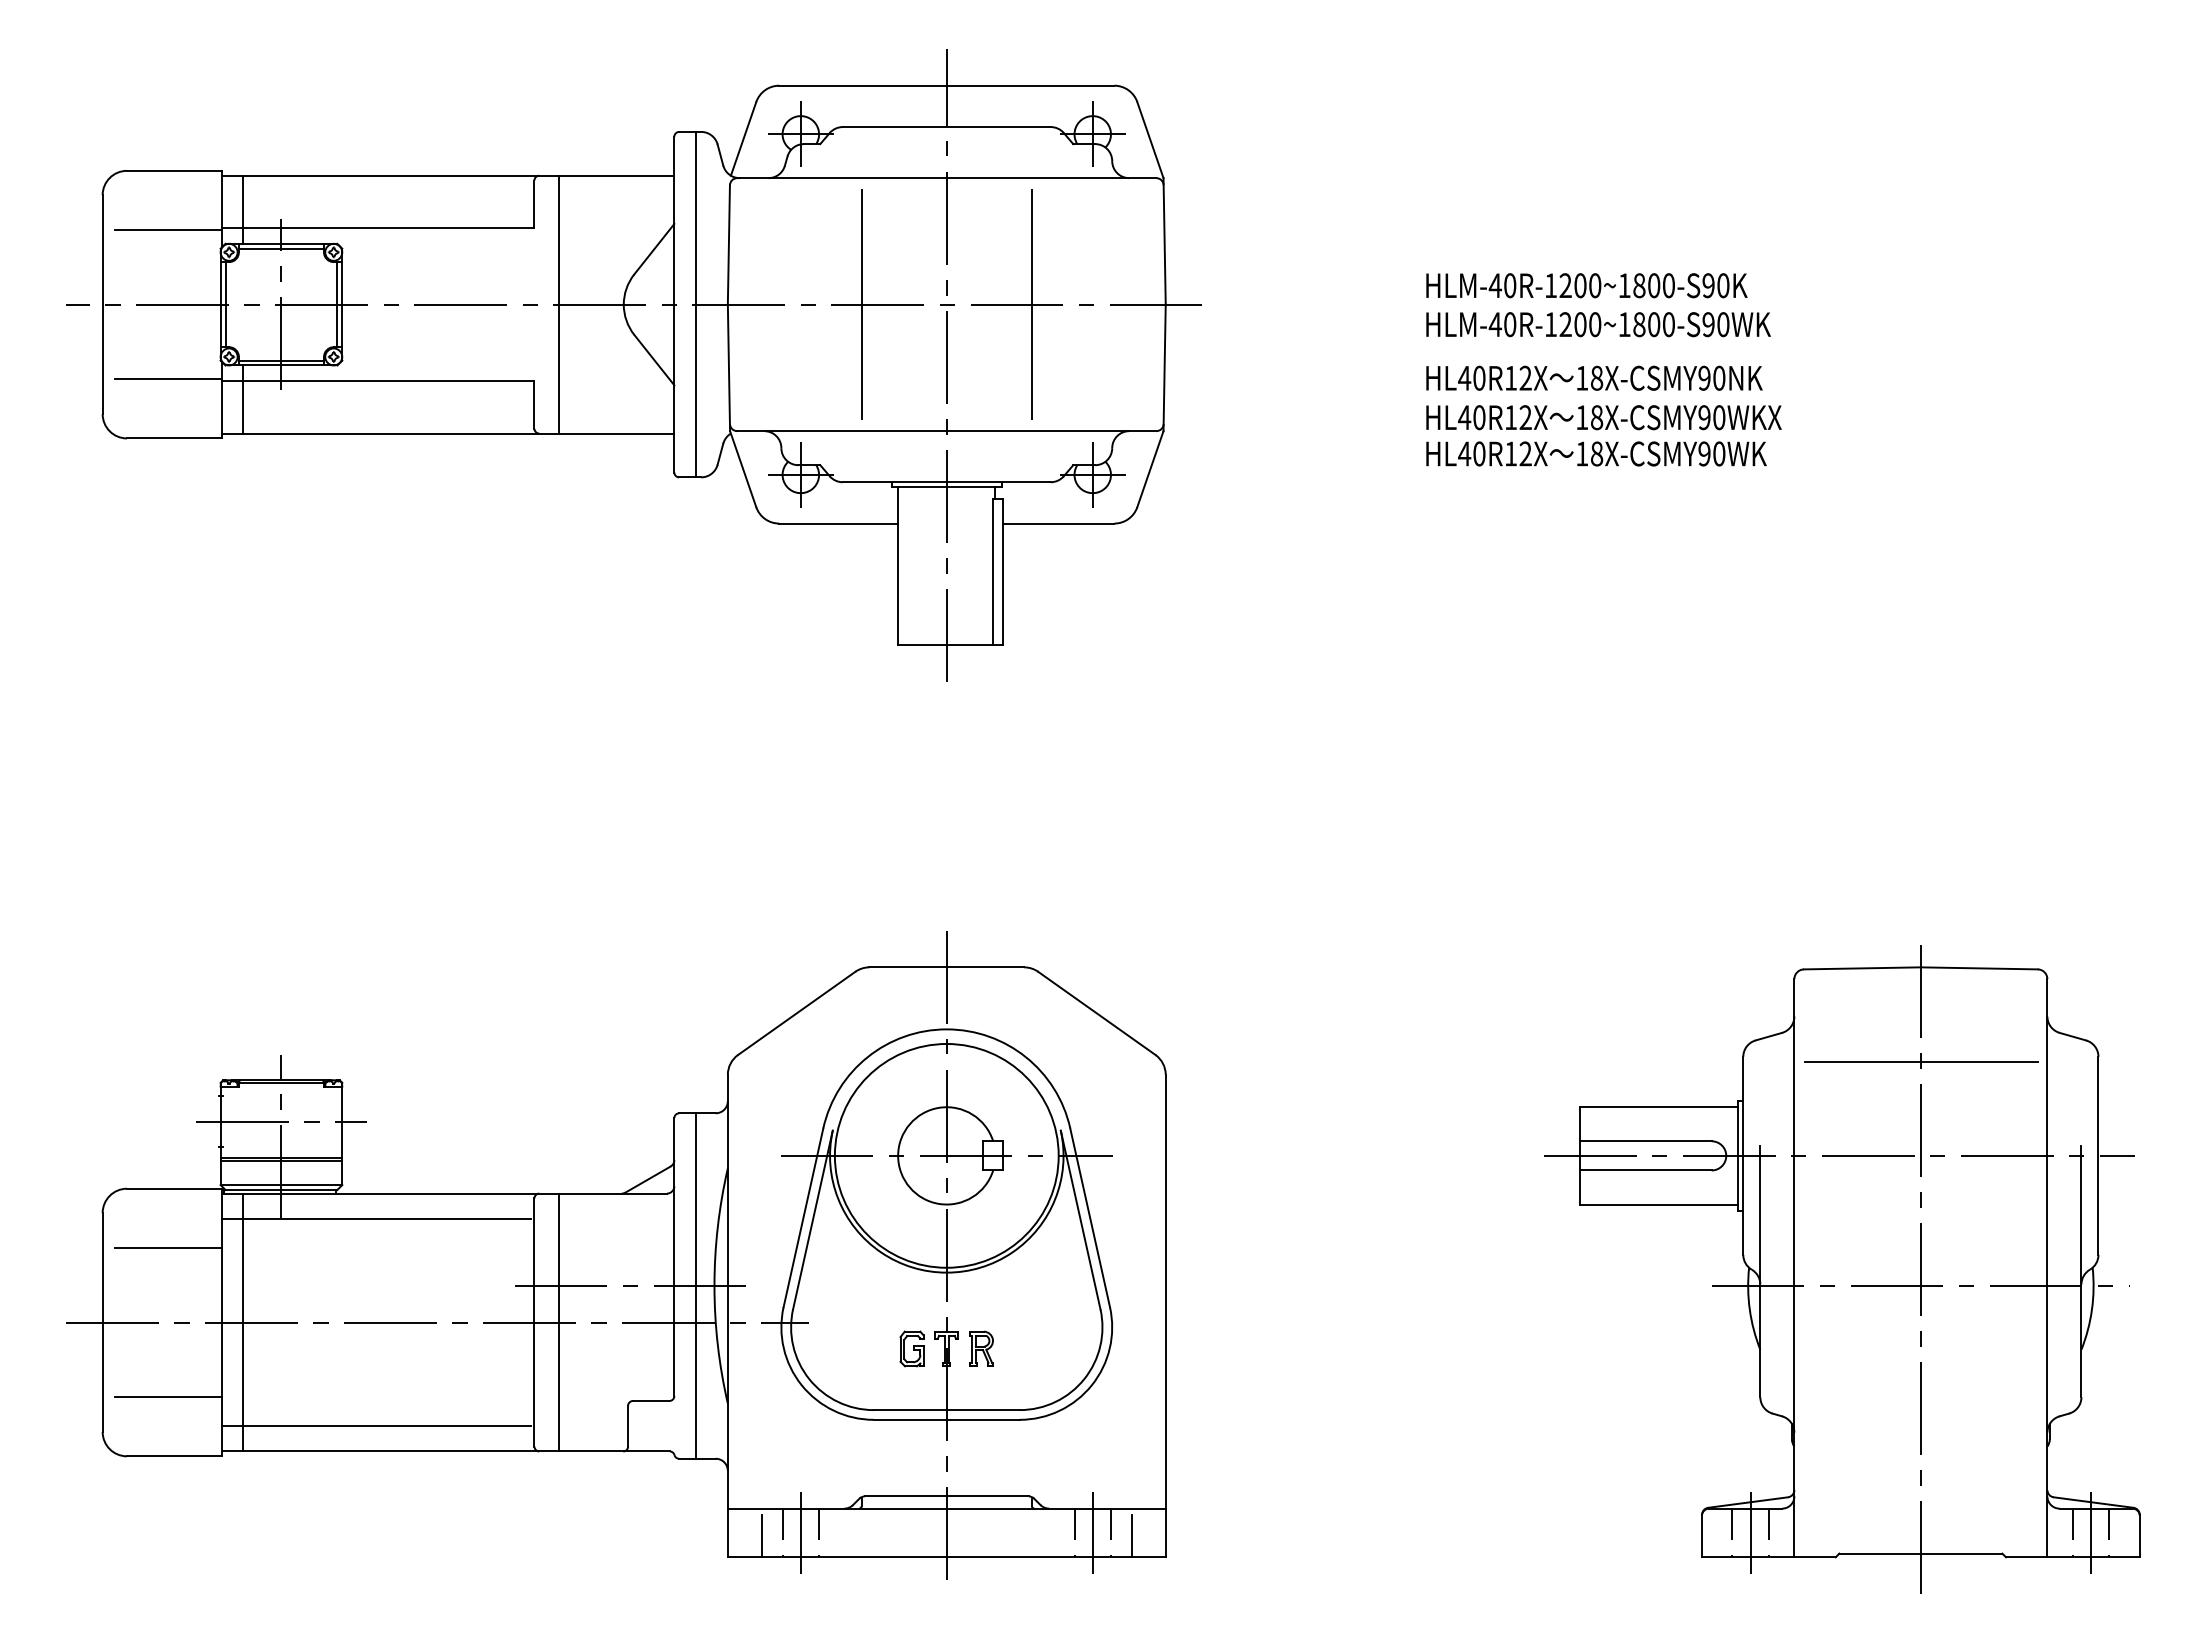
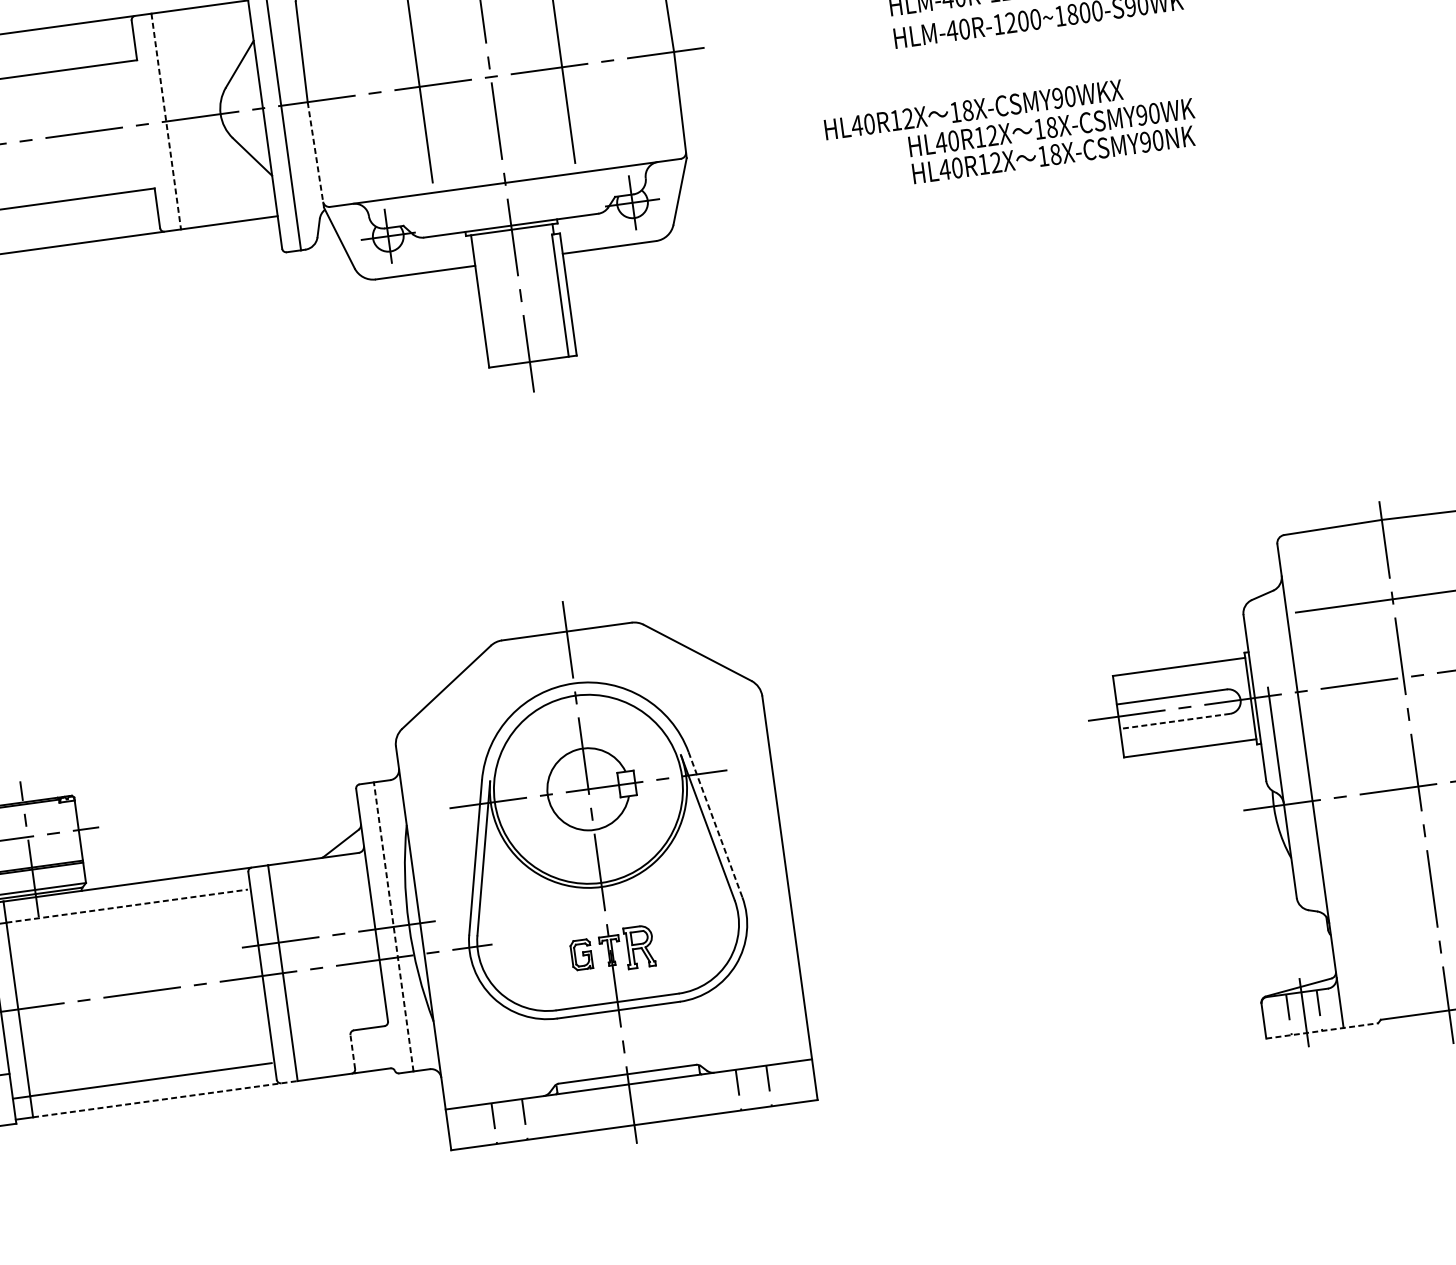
line: (558, 304) -> (165, 121), solid -> dashed
line: (728, 368) -> (315, 155), solid -> dashed
text: (1594, 377) -> (1053, 154), moved
text: (1603, 417) -> (973, 109), moved
line: (1645, 1170) -> (1174, 721), solid -> dashed
line: (1090, 1217) -> (715, 824), solid -> dashed
line: (387, 1218) -> (127, 905), solid -> dashed
line: (696, 1286) -> (394, 927), solid -> dashed
part: (981, 1348) -> (639, 946), size x1.4
line: (628, 1425) -> (353, 1051), solid -> dashed
line: (401, 1451) -> (166, 1099), solid -> dashed
line: (800, 1532) -> (509, 1121), removed
line: (1092, 1532) -> (753, 1087), removed
line: (761, 1536) -> (477, 1128), removed
line: (1131, 1536) -> (786, 1086), removed
line: (1768, 1557) -> (1321, 1031), solid -> dashed

